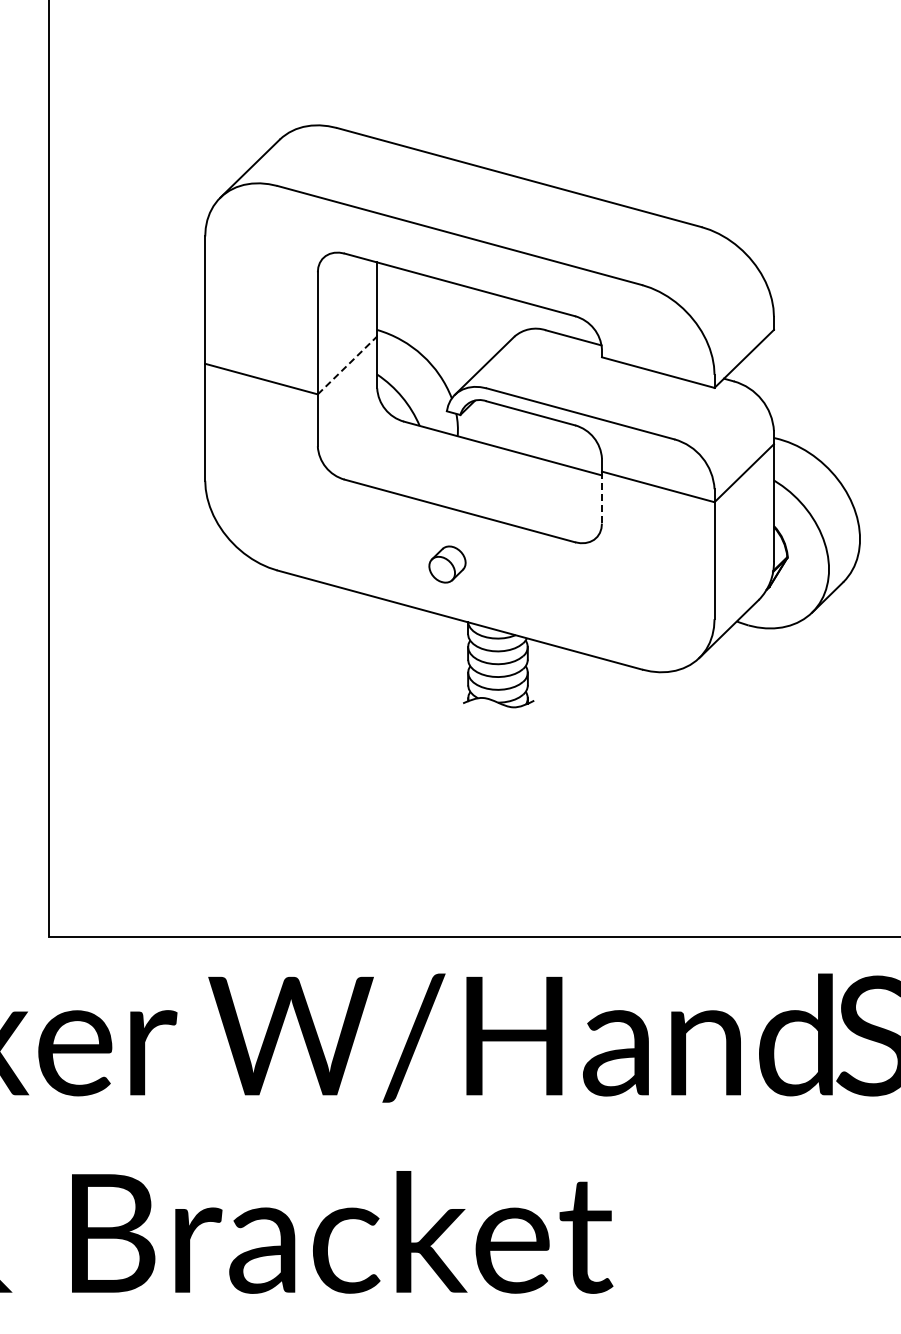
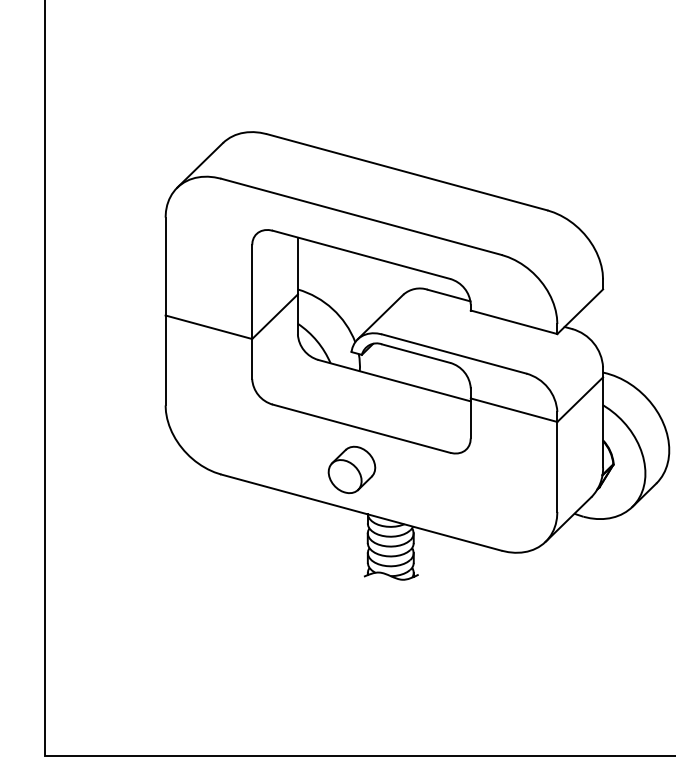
line: (347, 365) -> (275, 316), dashed -> solid
line: (601, 497) -> (470, 418), dashed -> solid
part: (447, 564) -> (351, 469), size x1.67

